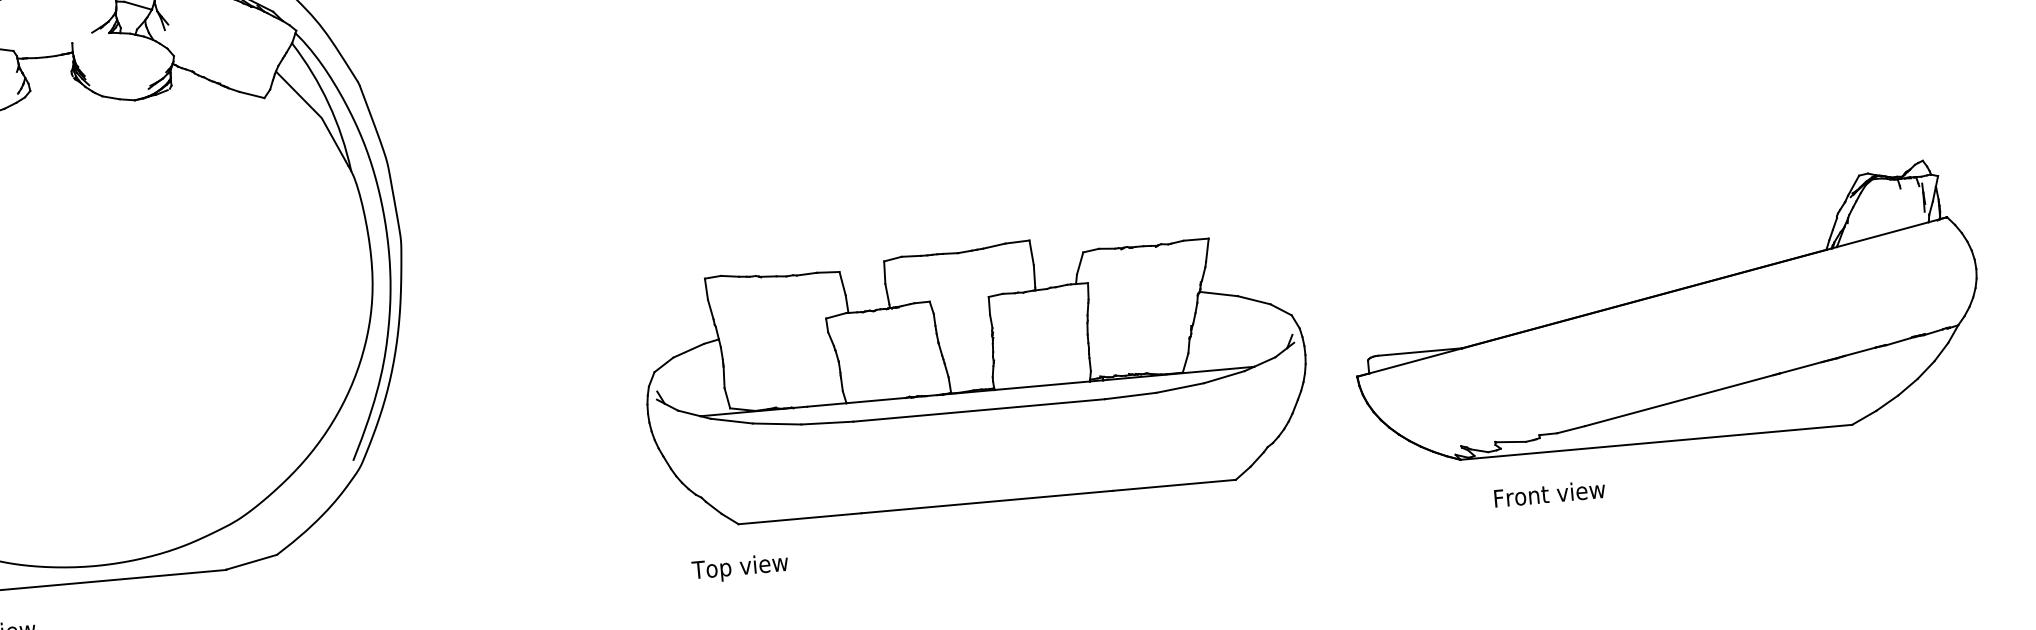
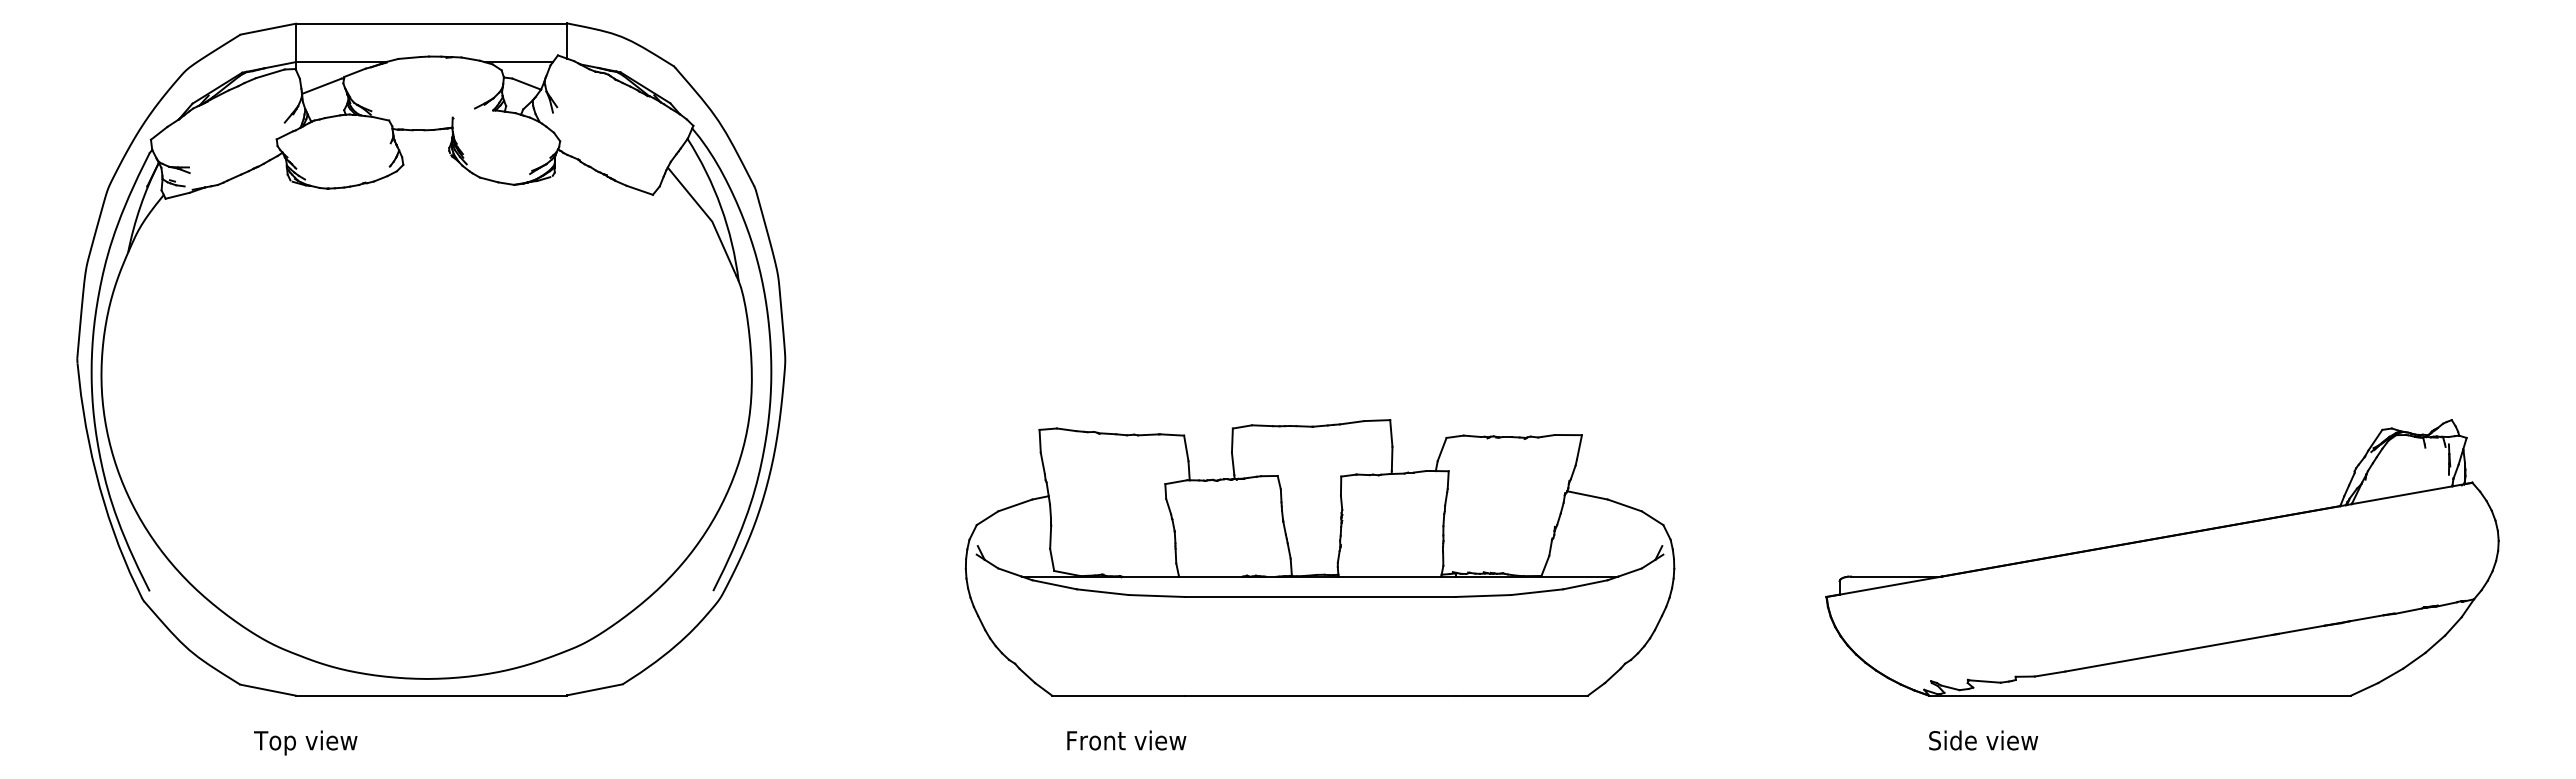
part: (1665, 312) -> (2162, 557), moved
part: (975, 373) -> (1319, 557), moved
text: (1549, 493) -> (1988, 740), Front view -> Side view
text: (748, 567) -> (1125, 742), Top view -> Front view

